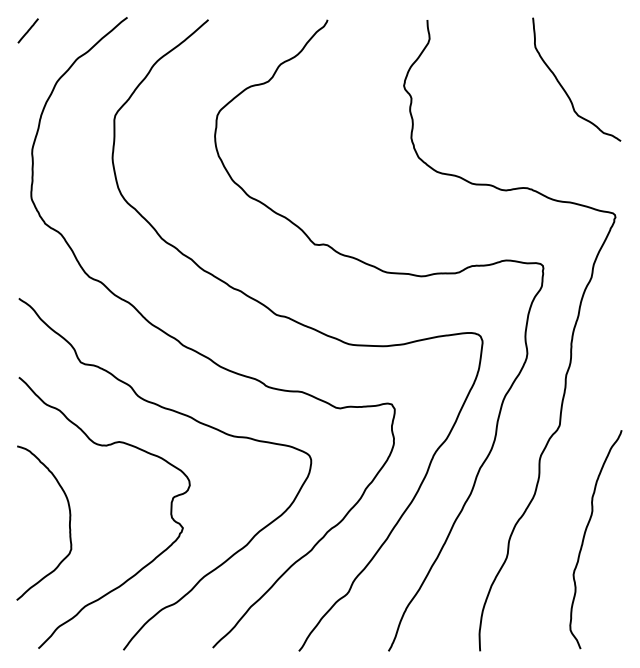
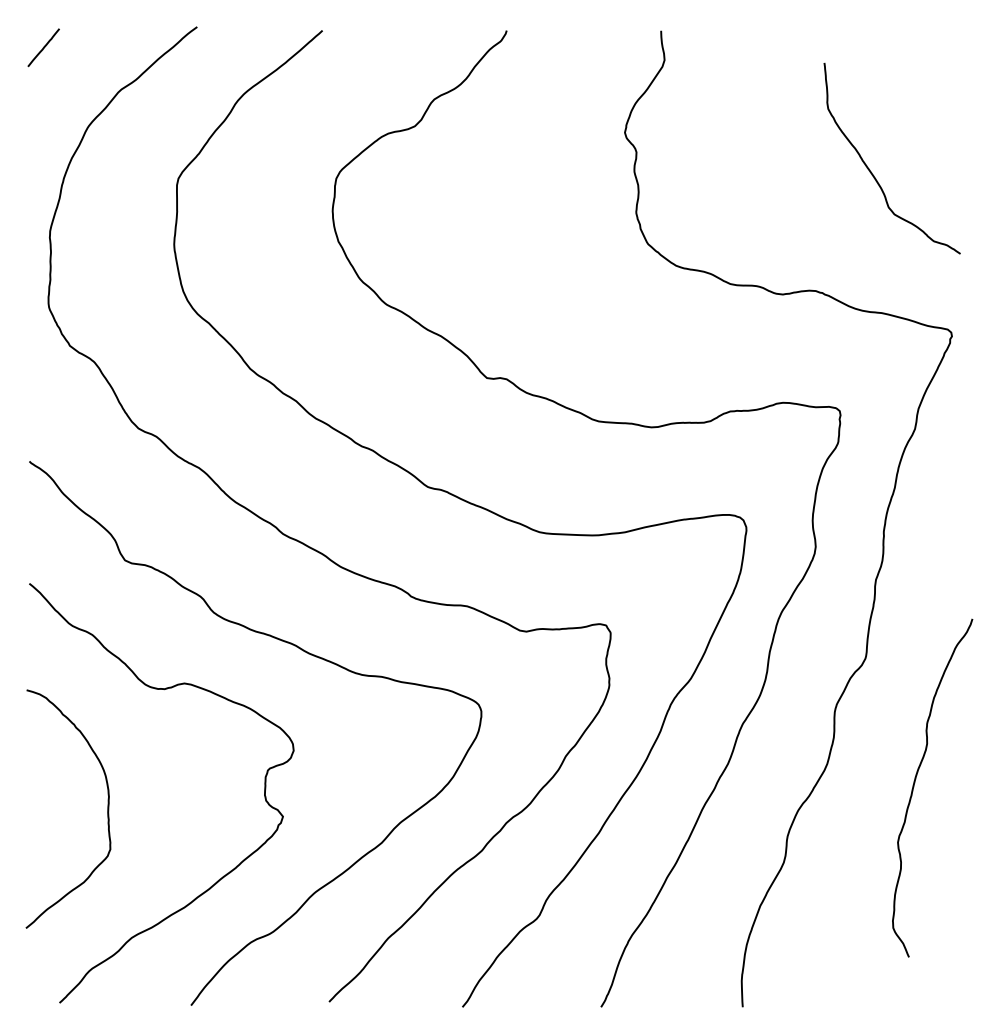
curve: (564, 88) -> (873, 172), moved
curve: (585, 535) -> (916, 781), moved

